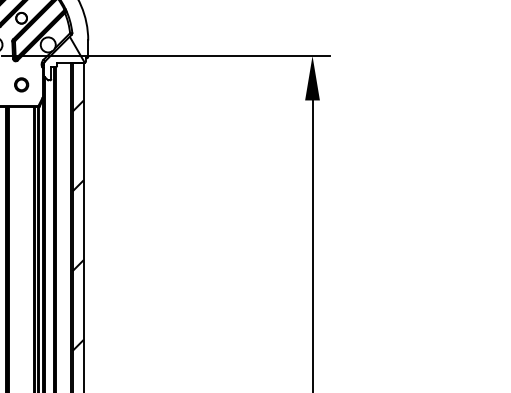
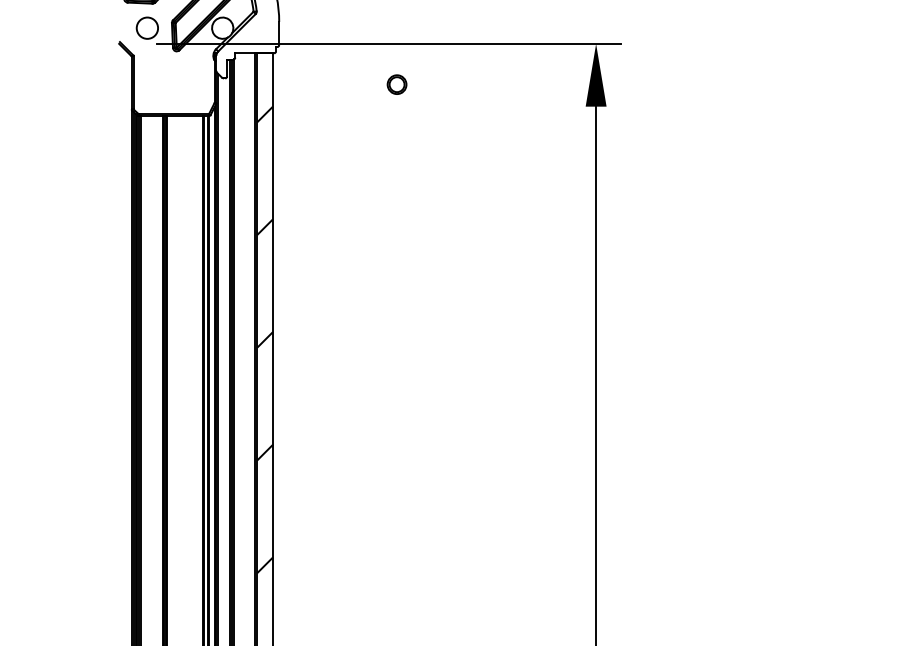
hatch: (77, 49) -> (263, 34), removed
part: (21, 84) -> (396, 84), moved

